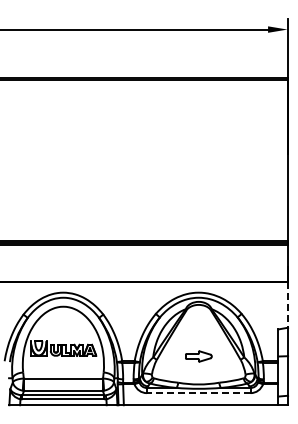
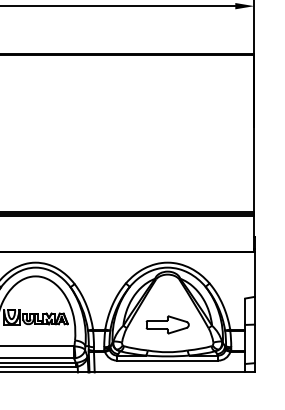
line: (288, 304) -> (255, 274), dashed -> solid
part: (198, 356) -> (167, 324), size x1.67
line: (198, 393) -> (167, 360), dashed -> solid

